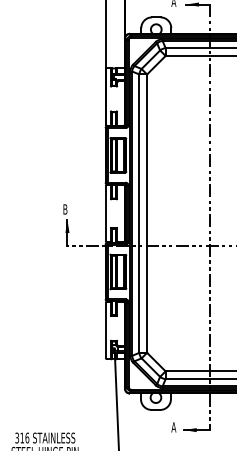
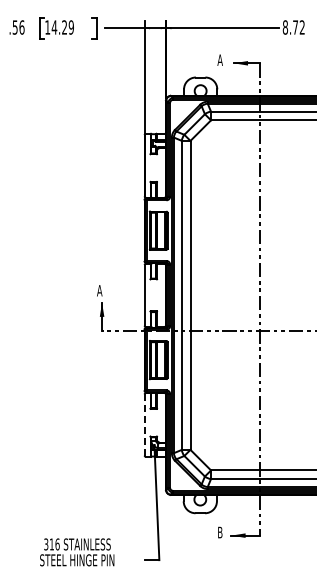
text: (65, 209) -> (99, 290), B -> A
line: (105, 330) -> (144, 425), solid -> dashed
text: (173, 427) -> (219, 532), A -> B

